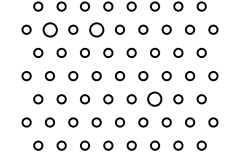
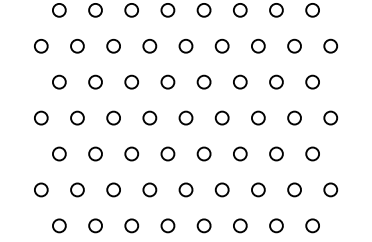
circle: (49, 29) -> (76, 45), size x0.62
circle: (96, 29) -> (149, 45), size x0.62
circle: (155, 99) -> (241, 154), size x0.62

